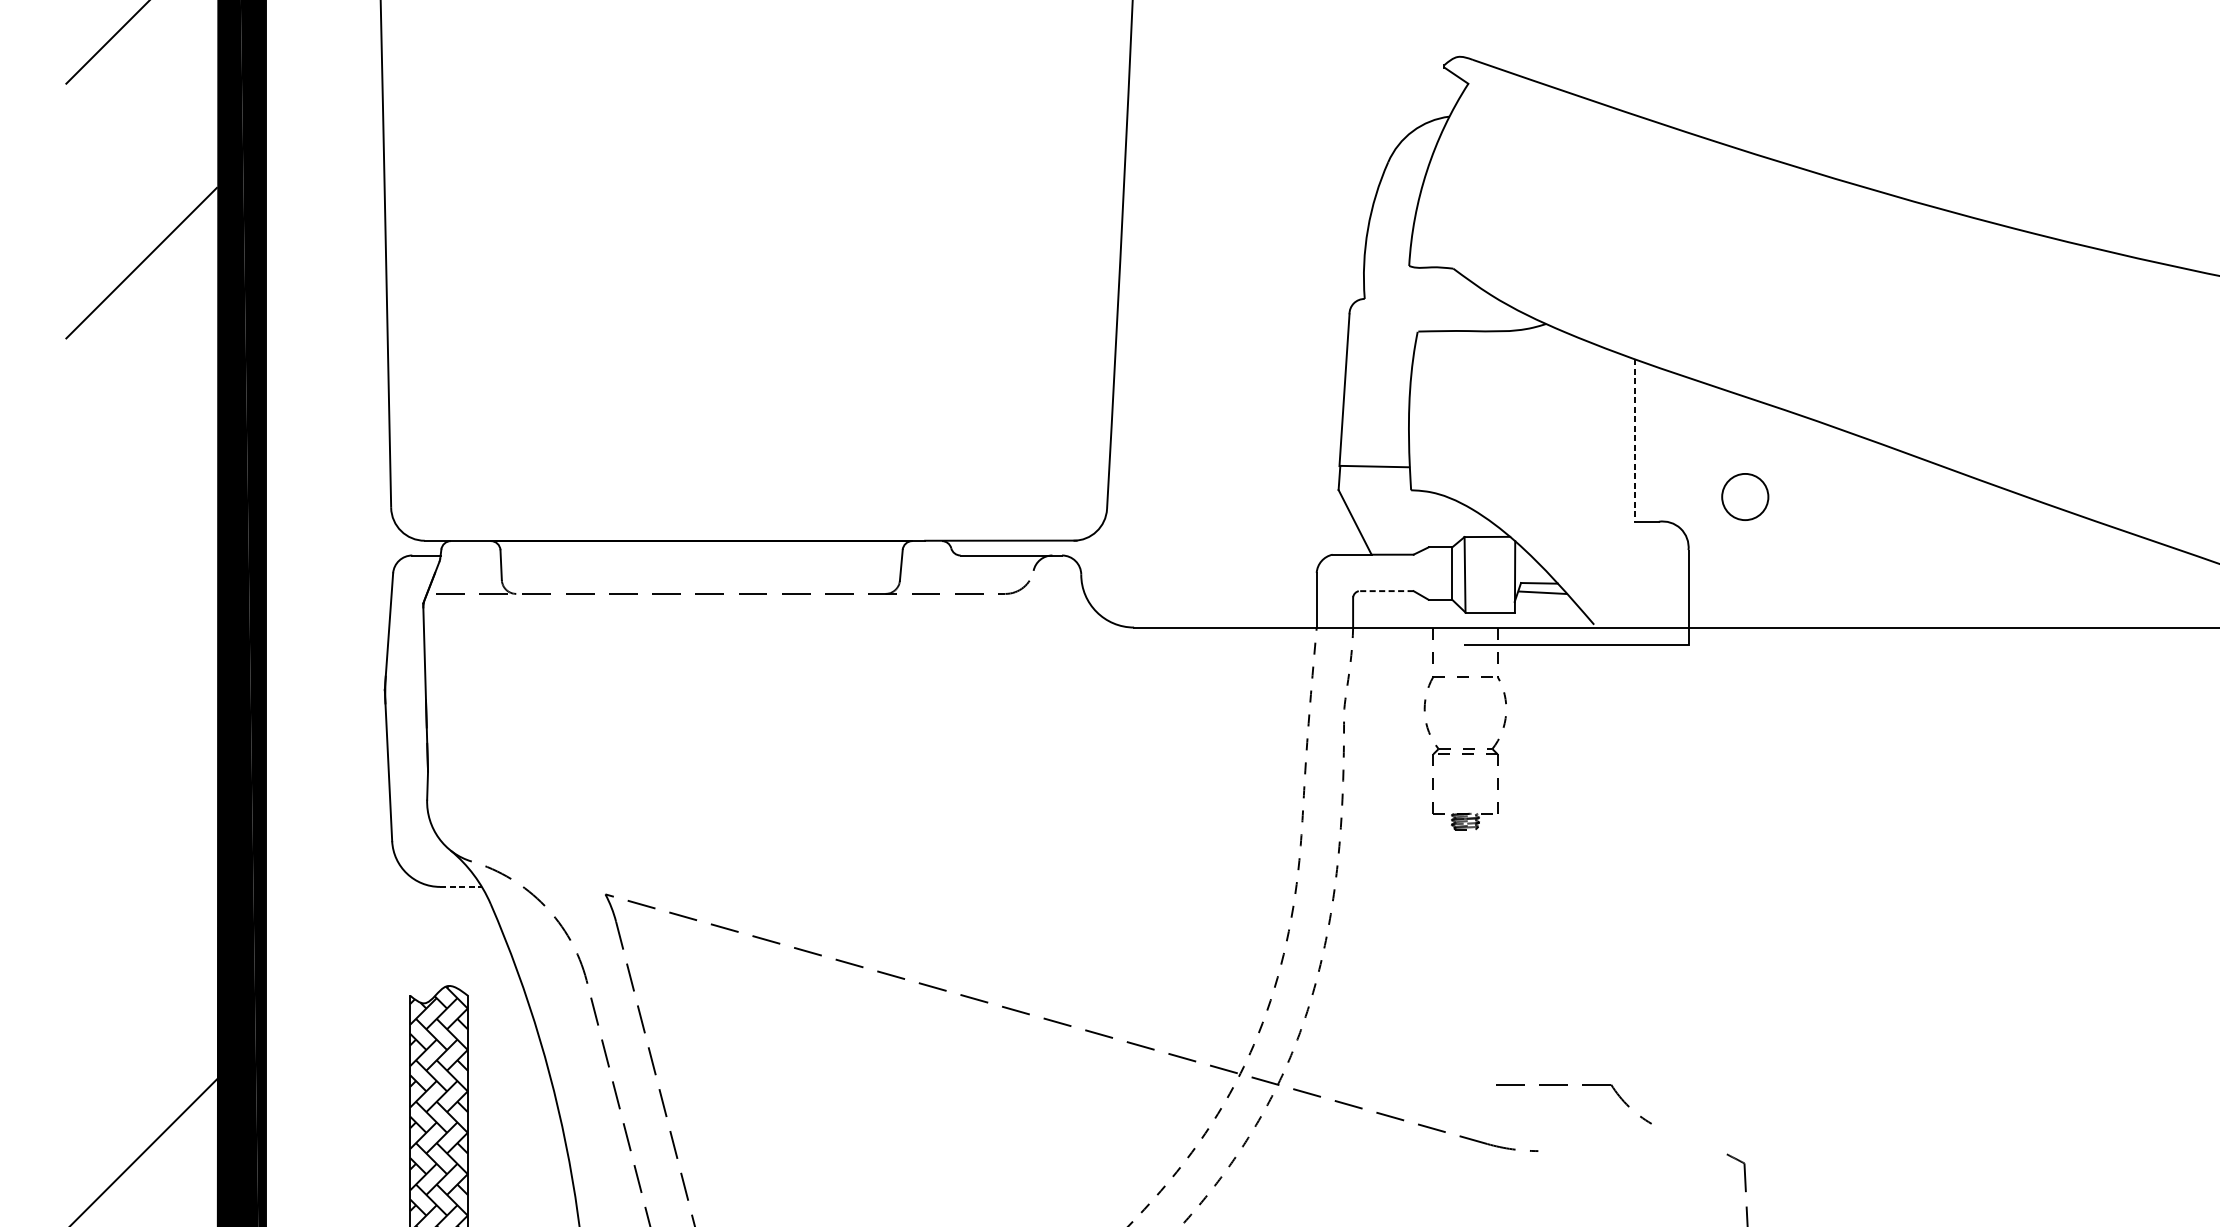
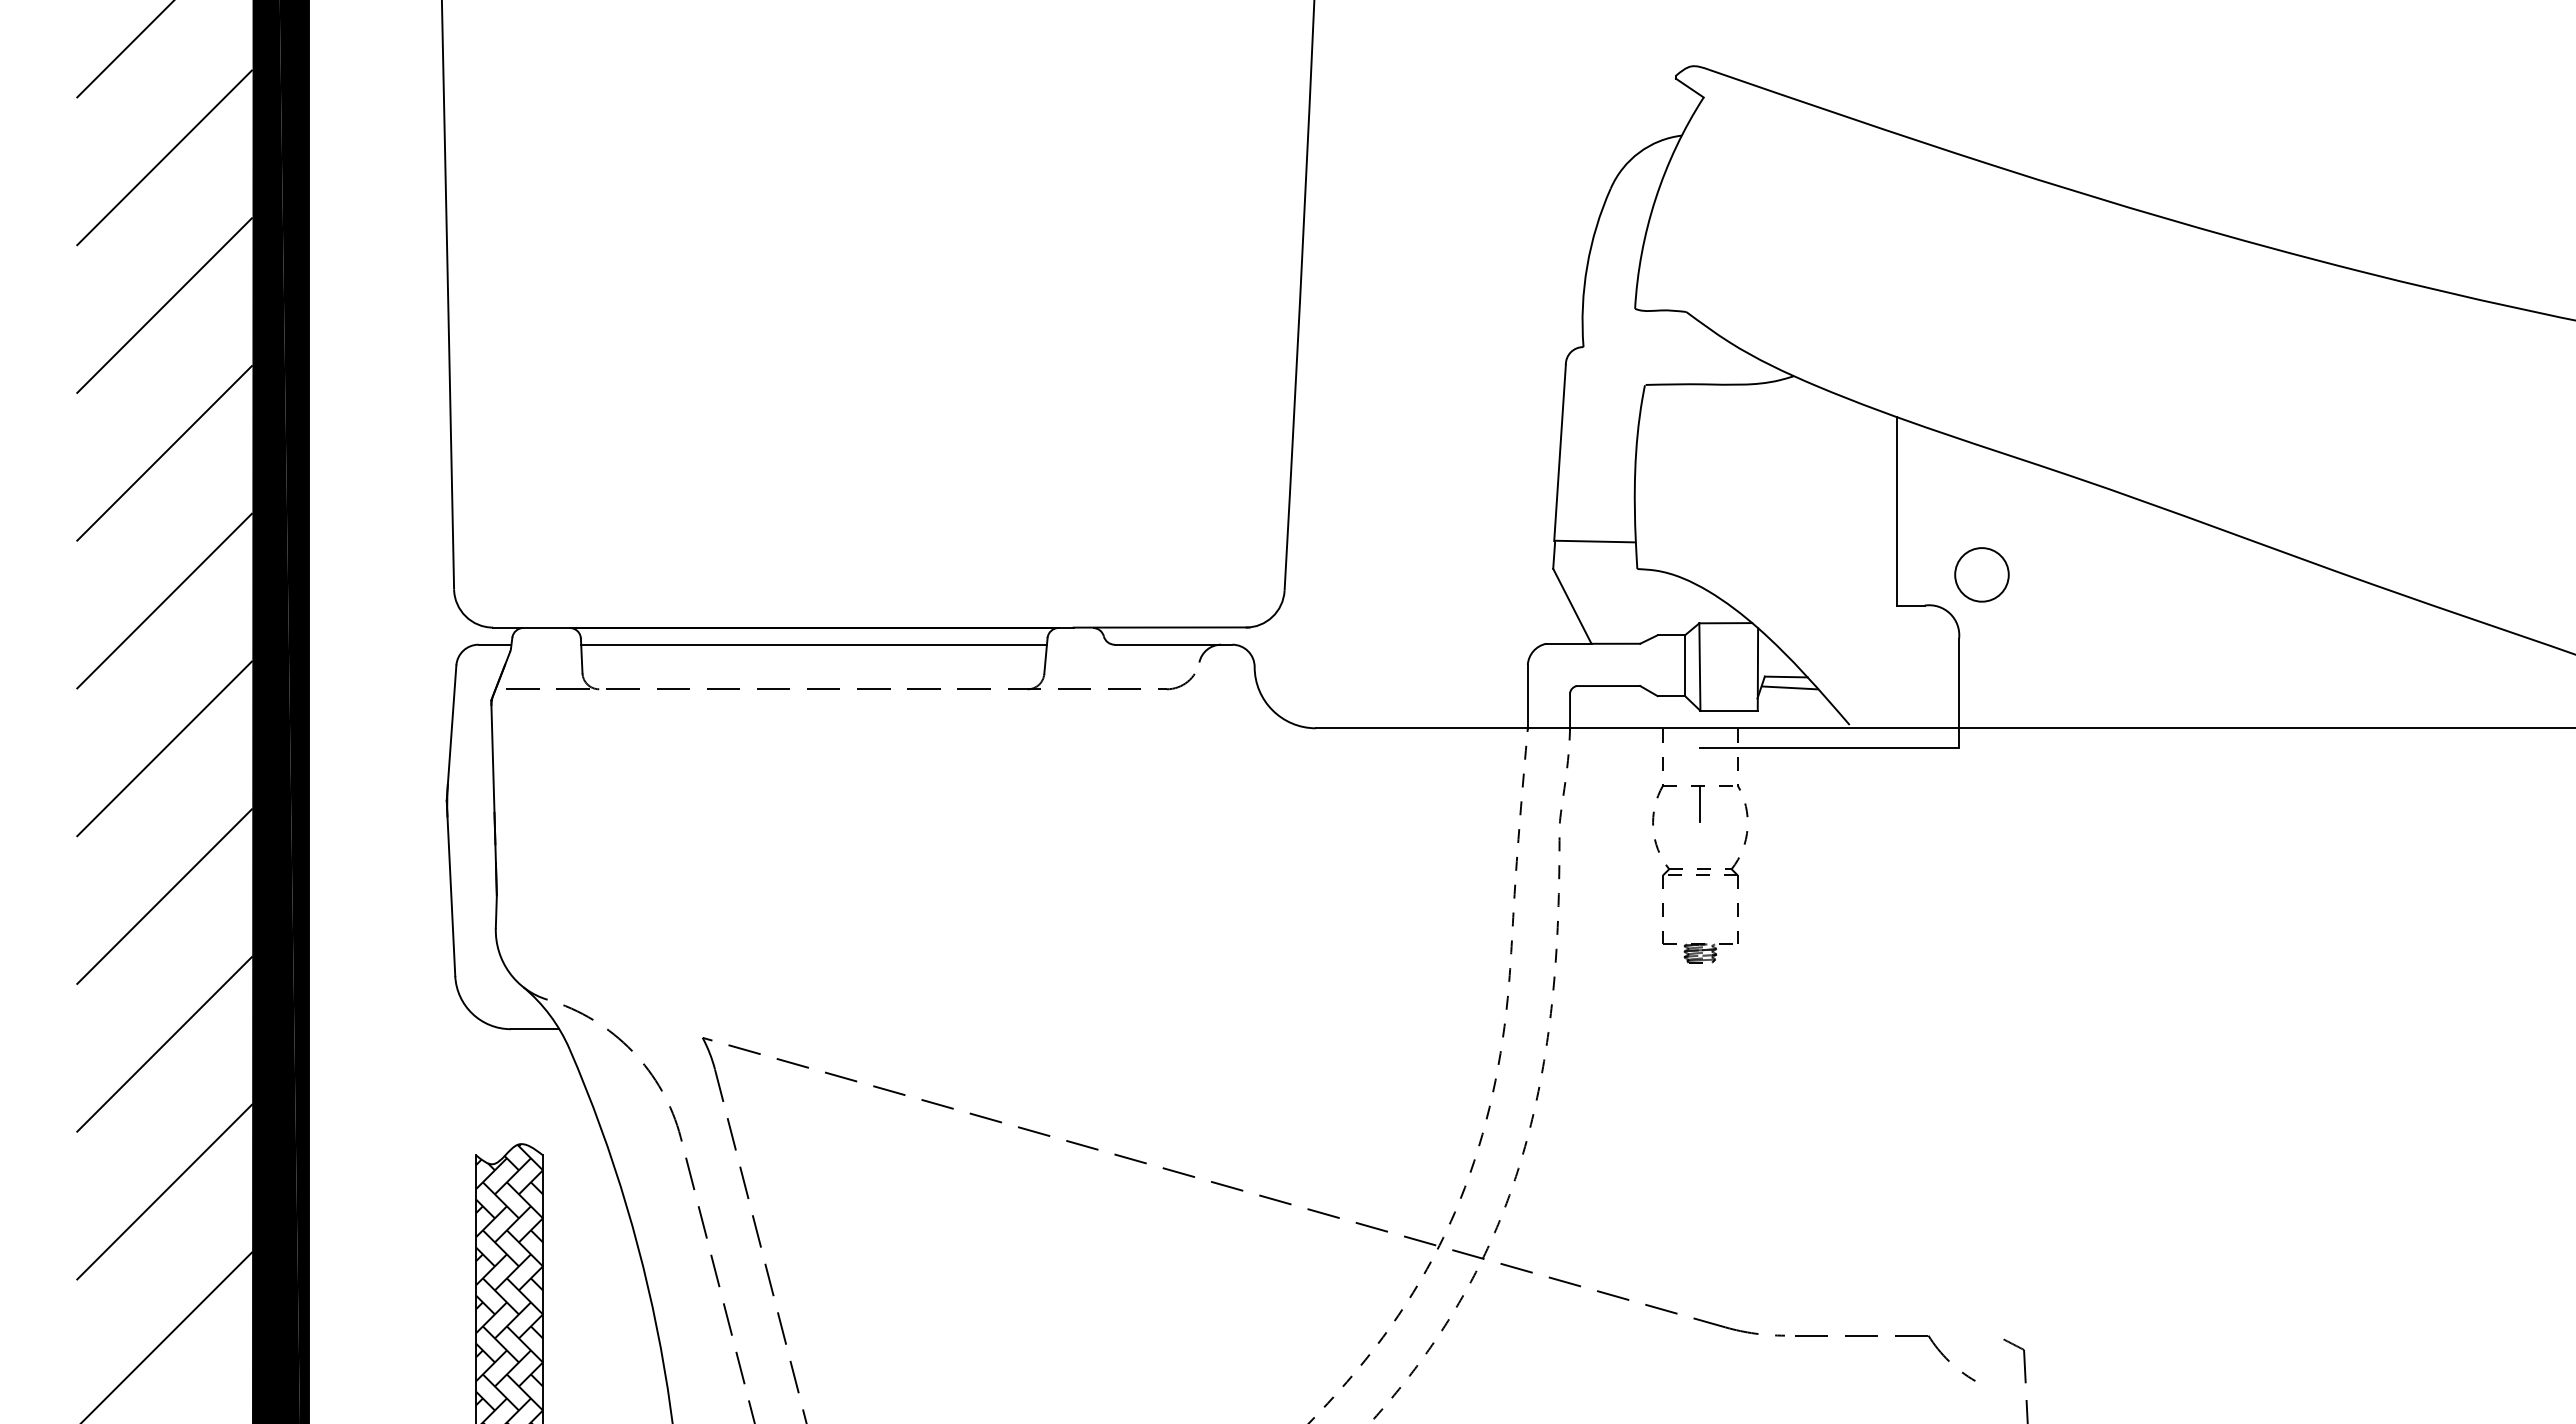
line: (141, 135) -> (164, 157), added
line: (141, 390) -> (164, 453), added
line: (1635, 440) -> (1897, 511), dashed -> solid
circle: (1744, 496) -> (1981, 574), moved
line: (141, 517) -> (164, 600), added
line: (700, 555) -> (813, 644), added
line: (1386, 591) -> (1608, 686), dashed -> solid
line: (141, 644) -> (164, 748), added
line: (1465, 692) -> (1700, 803), added
line: (141, 772) -> (164, 896), added
line: (461, 887) -> (535, 1029), dashed -> solid
line: (141, 900) -> (164, 1044), added
line: (141, 1026) -> (164, 1191), added
part: (1567, 1085) -> (1877, 1336), moved

